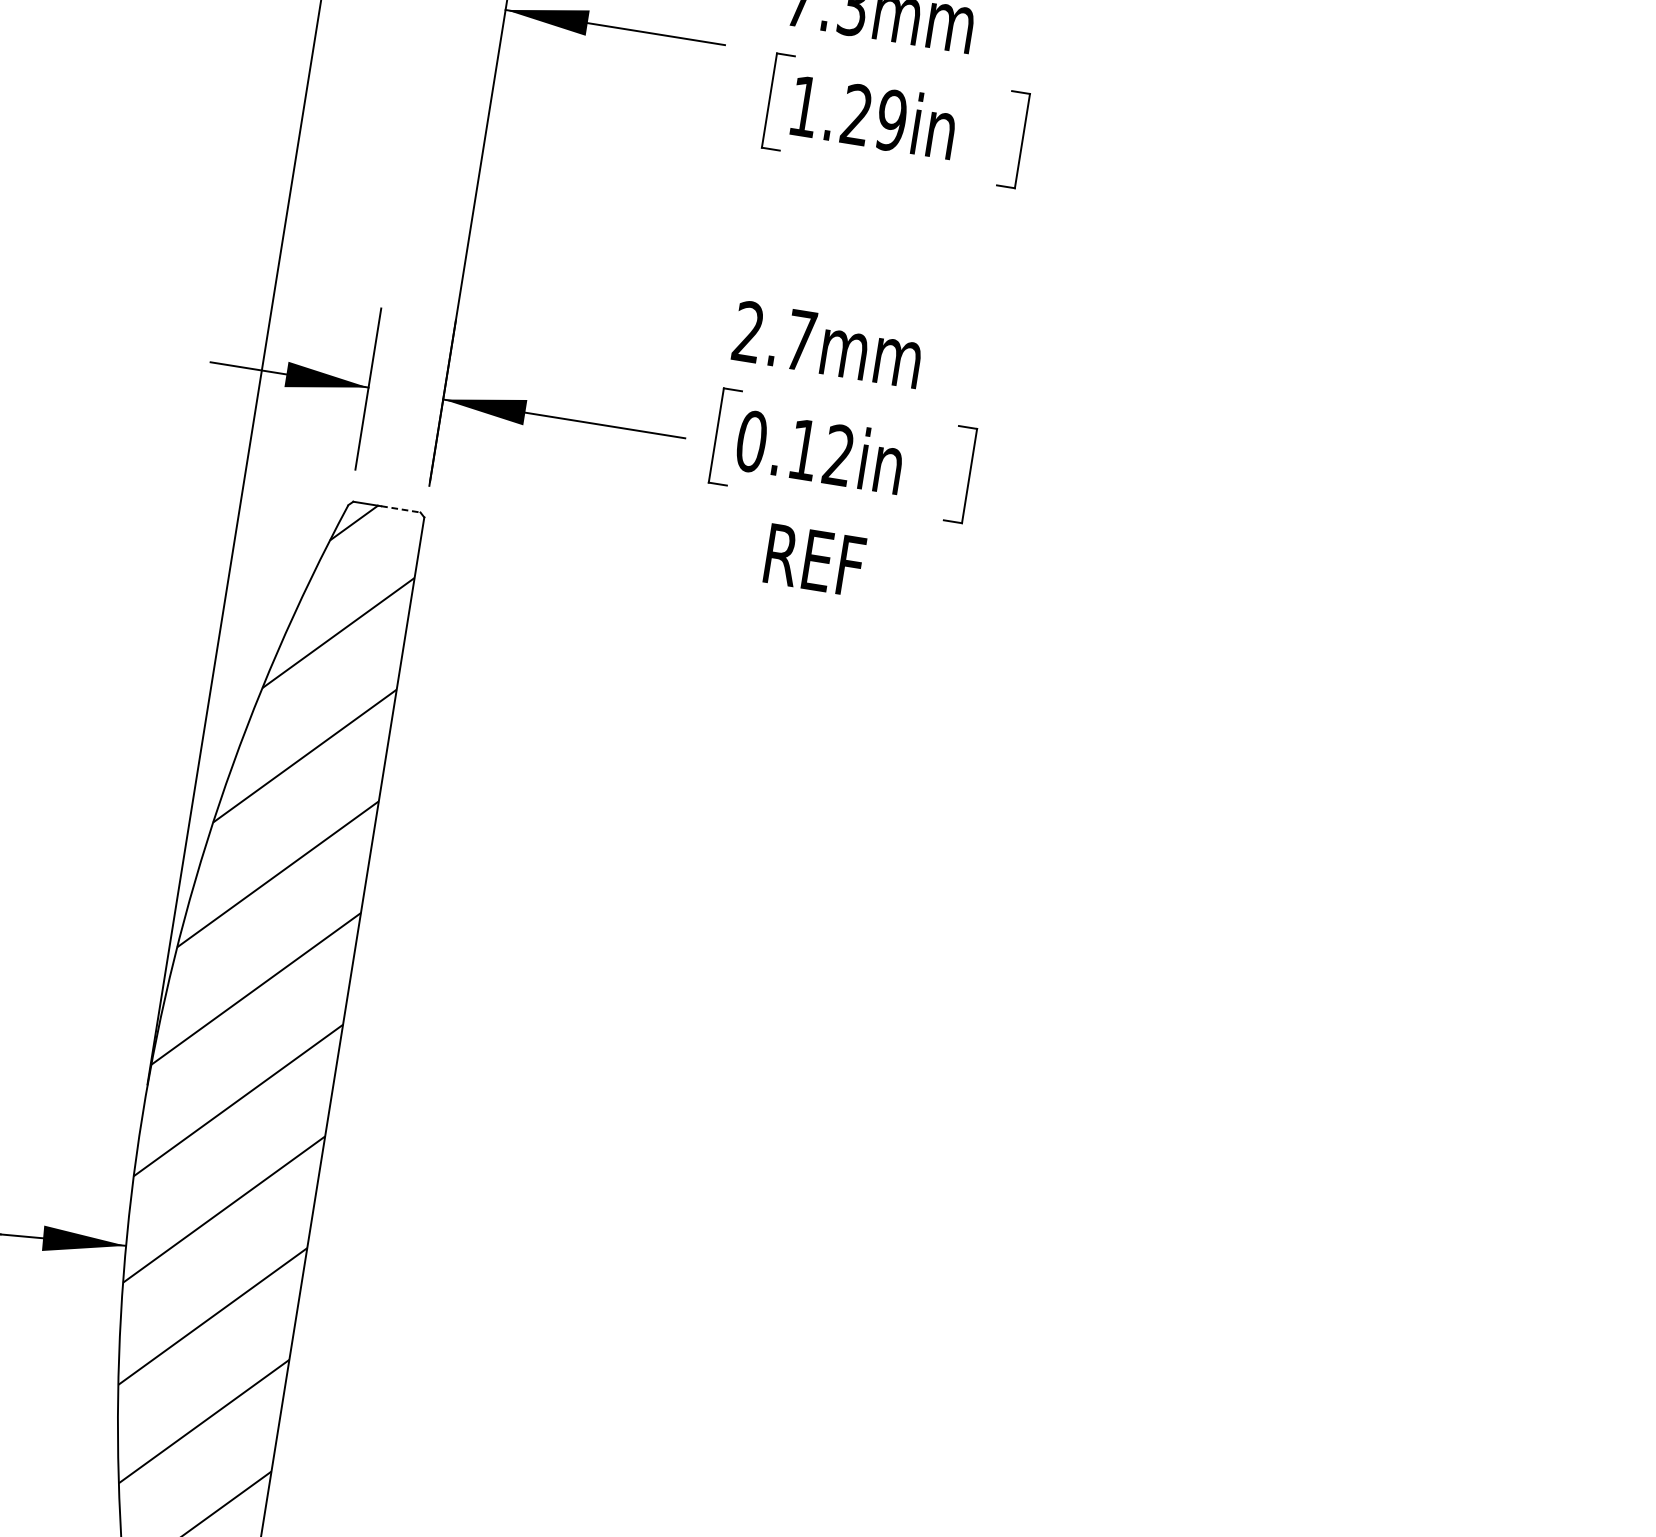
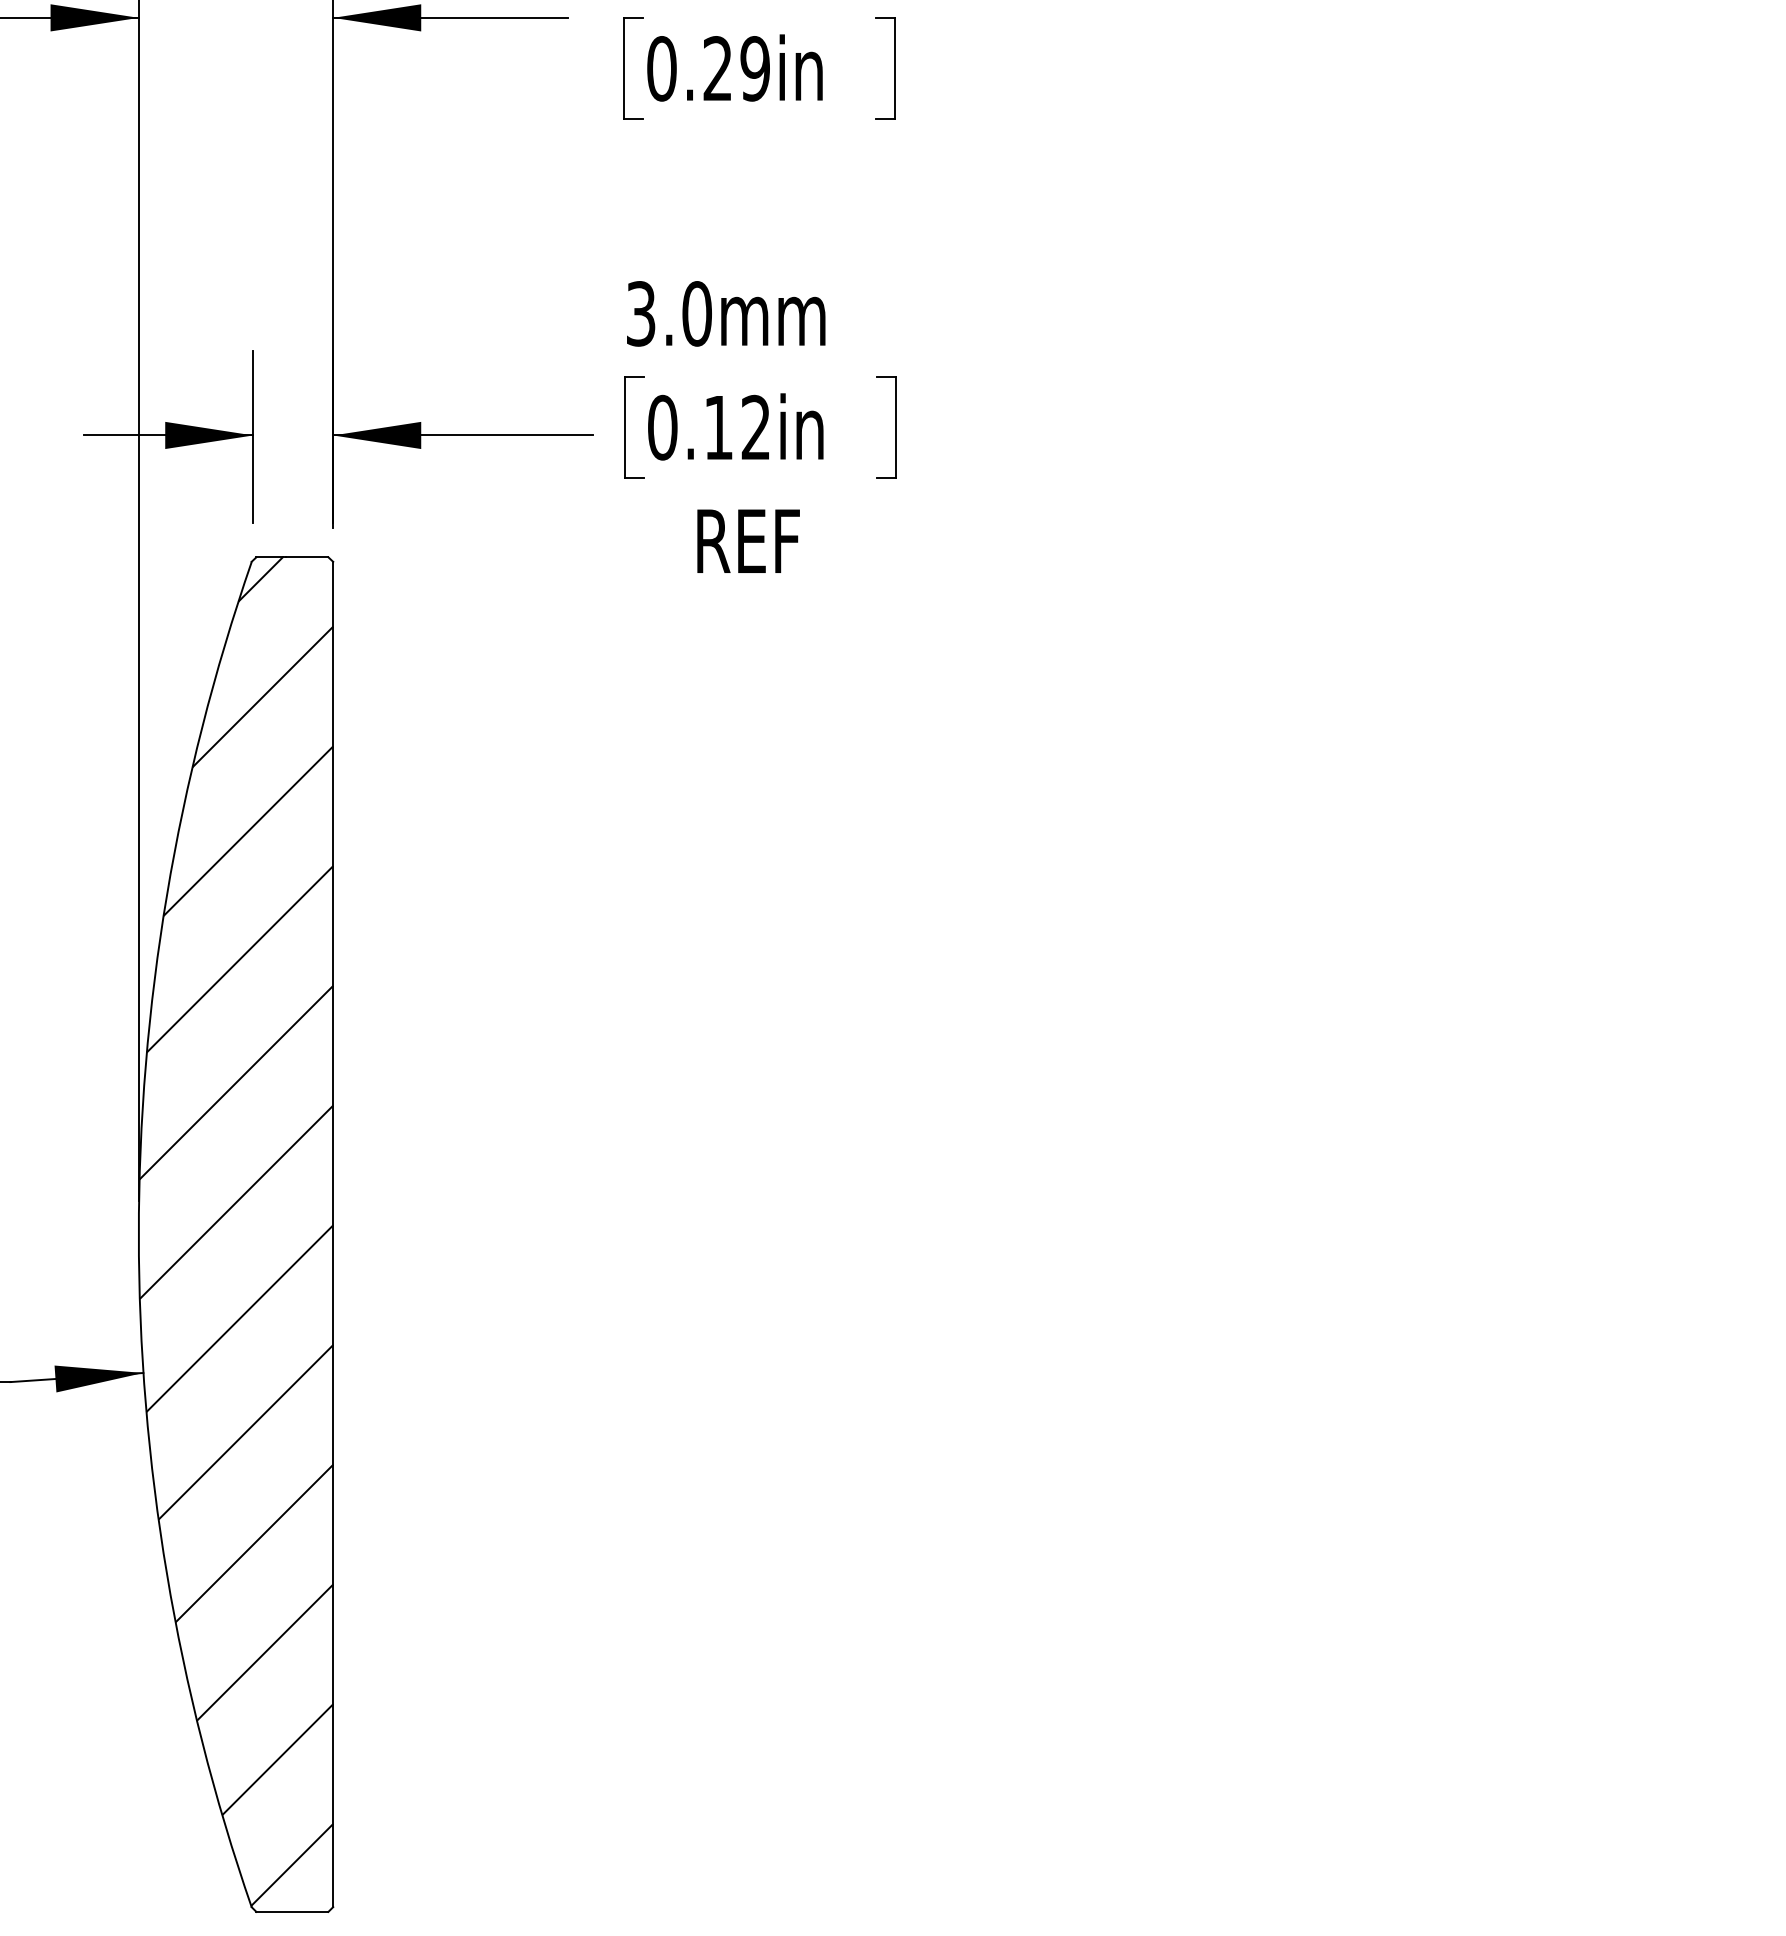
text: (804, 106) -> (661, 68), 1.29in -> 0.29in
text: (774, 335) -> (668, 313), 2.7mm -> 3.0mm
line: (400, 509) -> (307, 557), dashed -> solid

